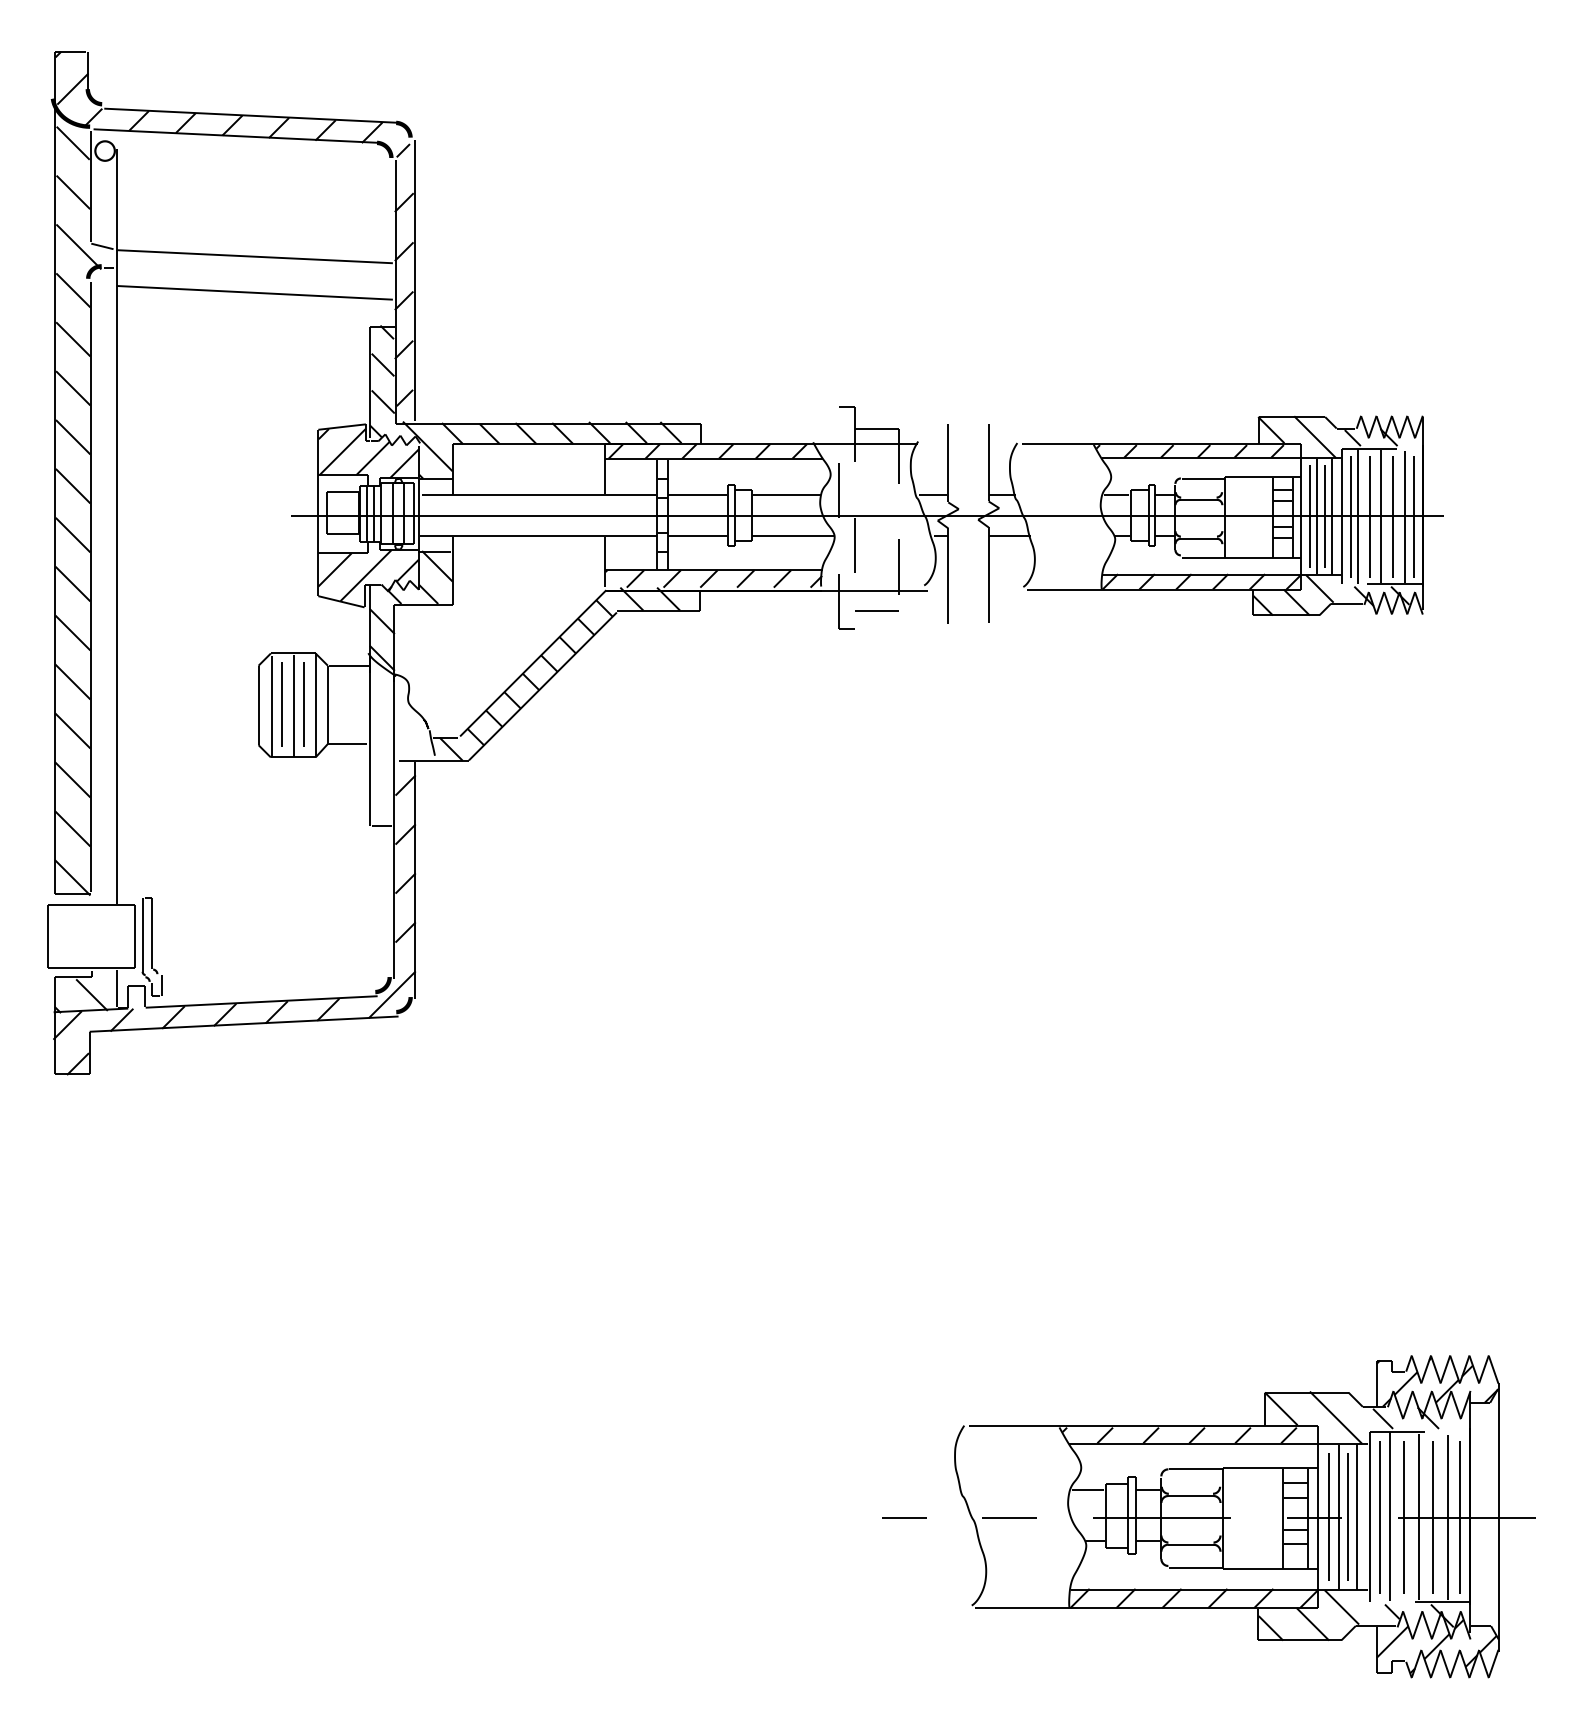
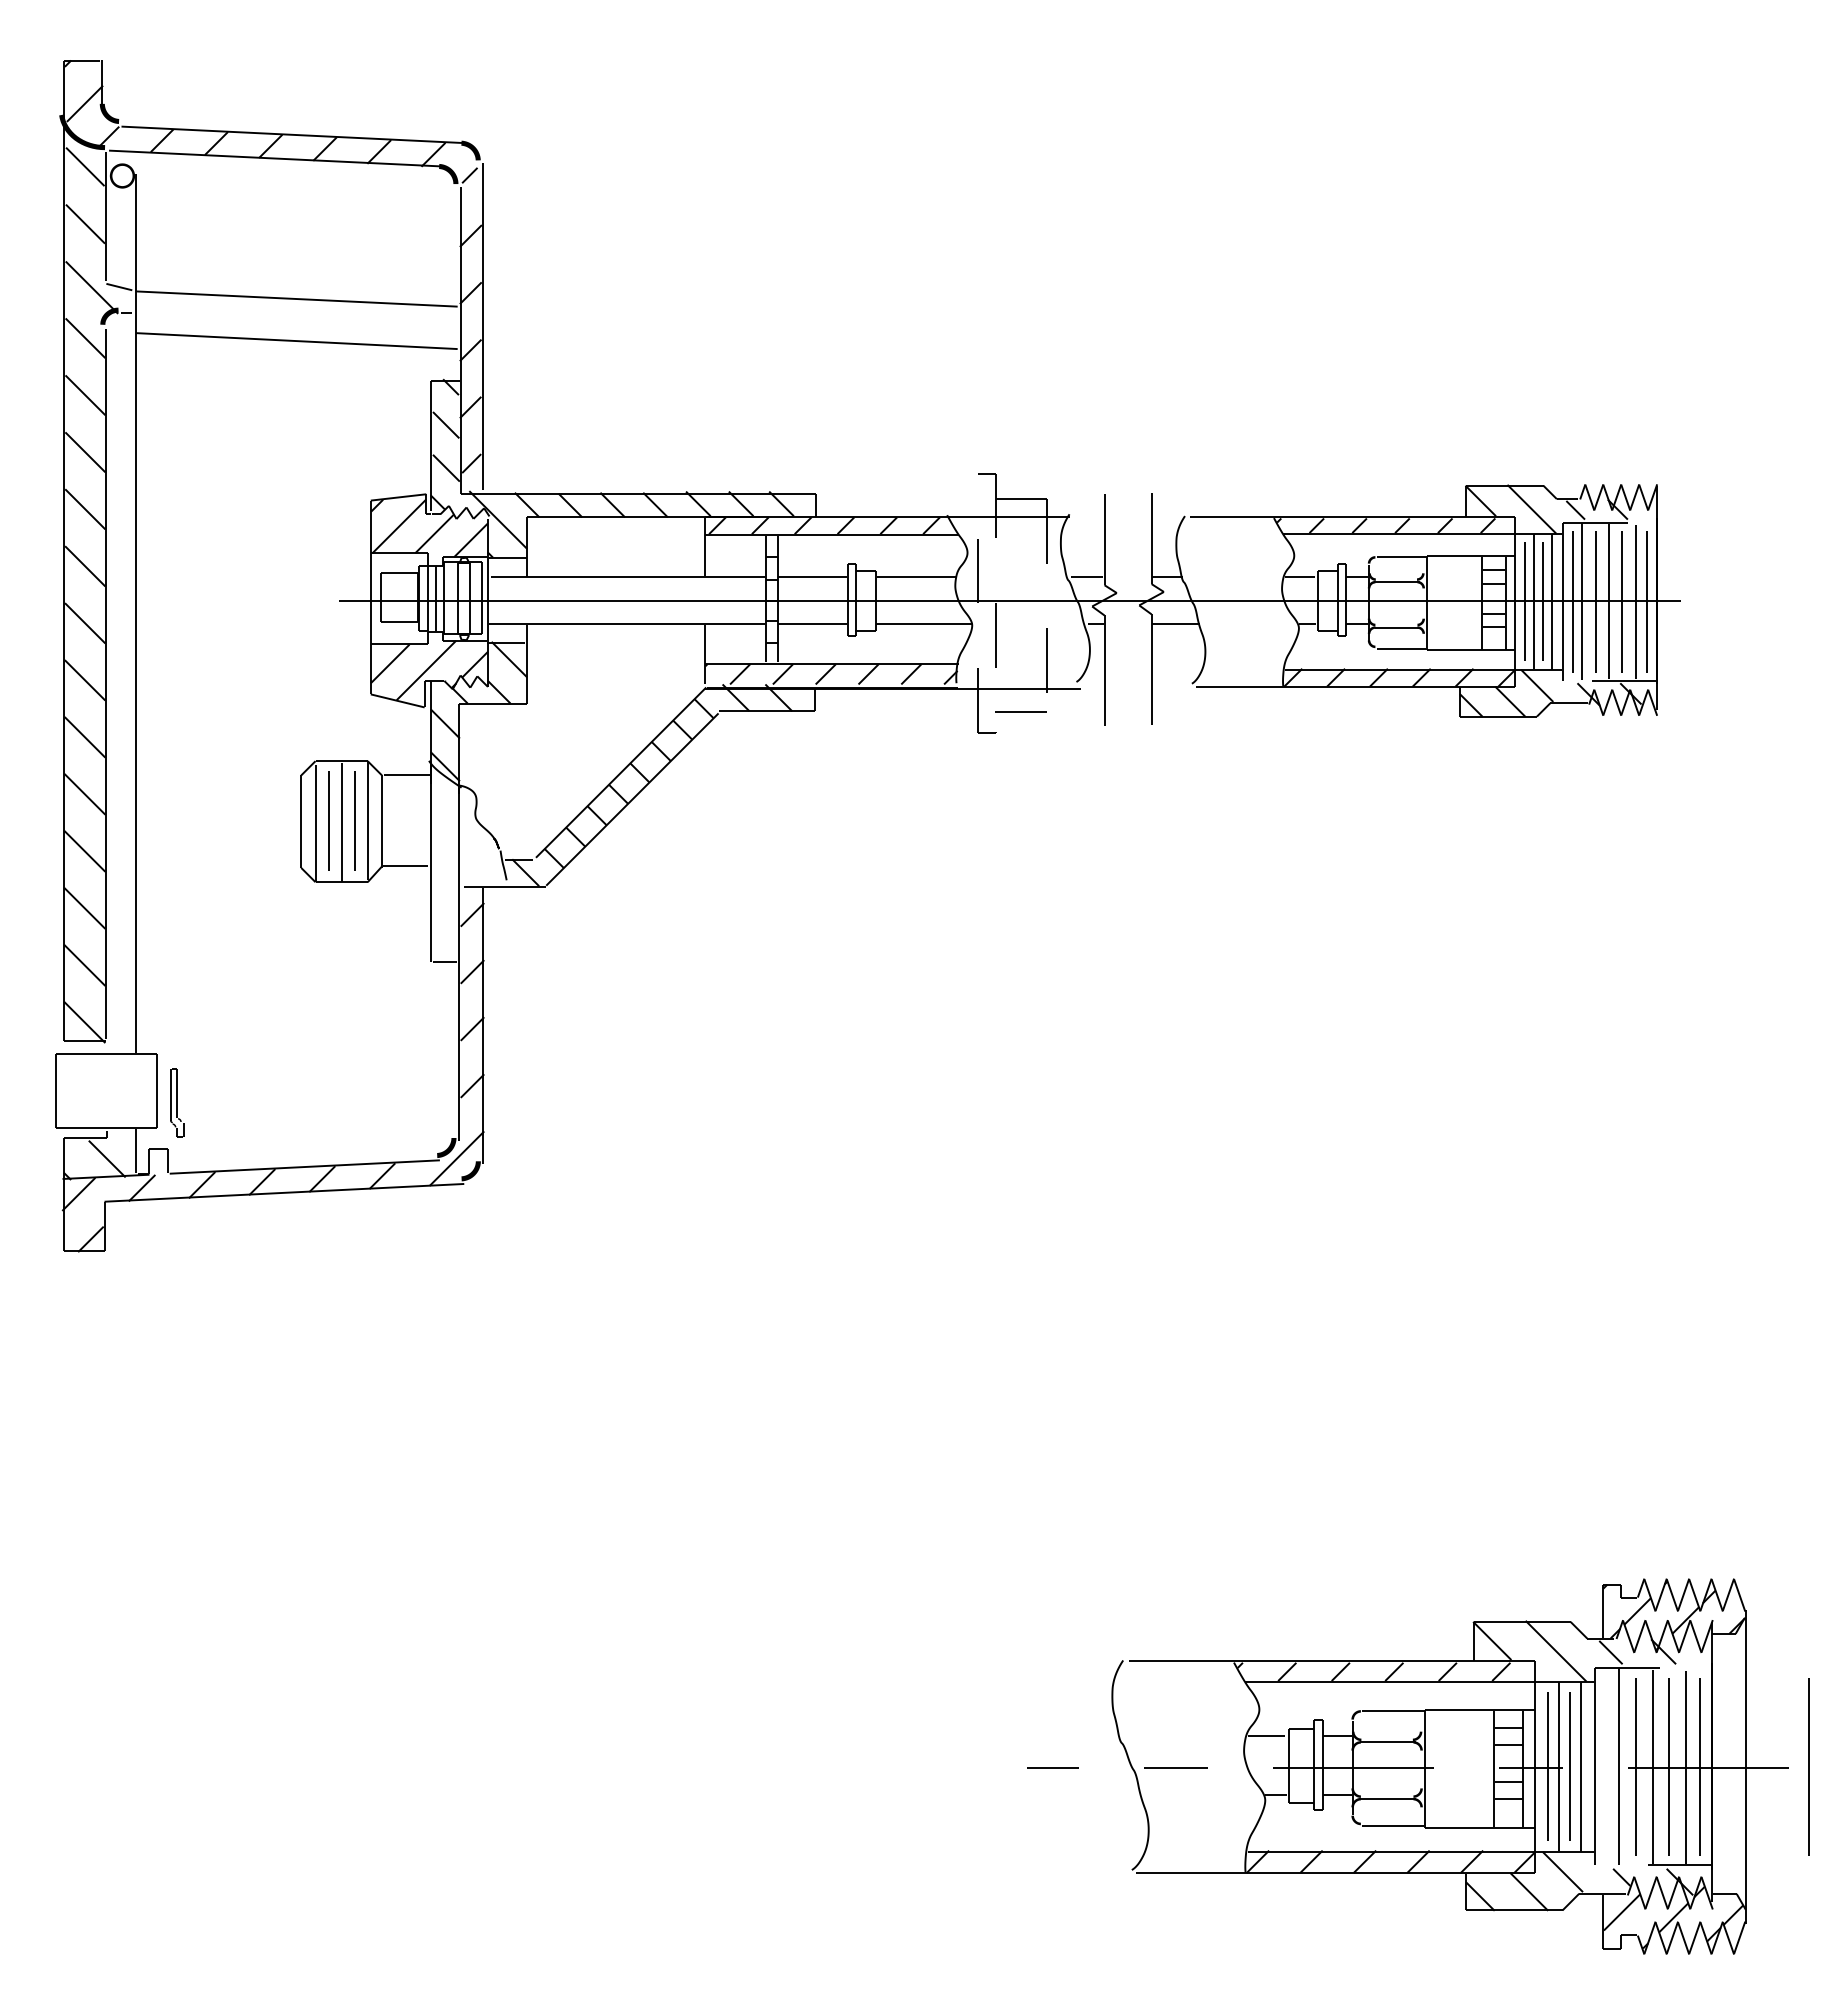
part: (152, 946) -> (177, 1102), size x0.6
line: (1380, 1516) -> (1808, 1766), moved

